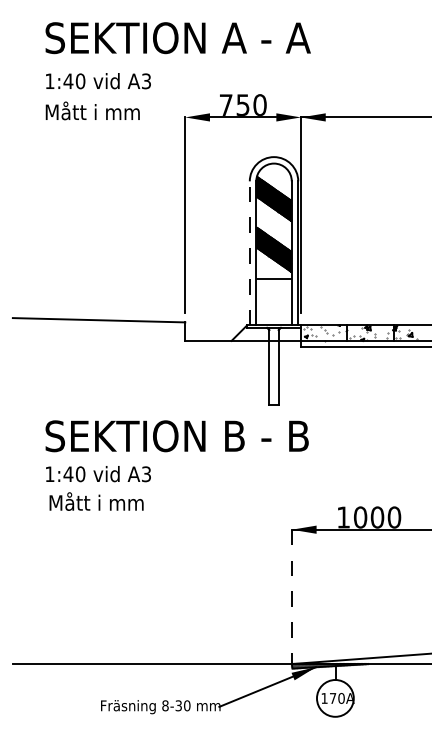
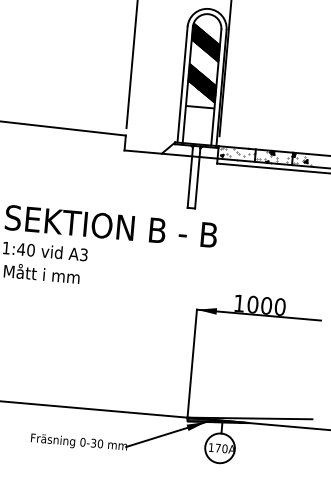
line: (249, 252) -> (182, 83), dashed -> solid
line: (291, 597) -> (191, 364), dashed -> solid
text: (165, 705) -> (83, 442), 8-30 -> 0-30

